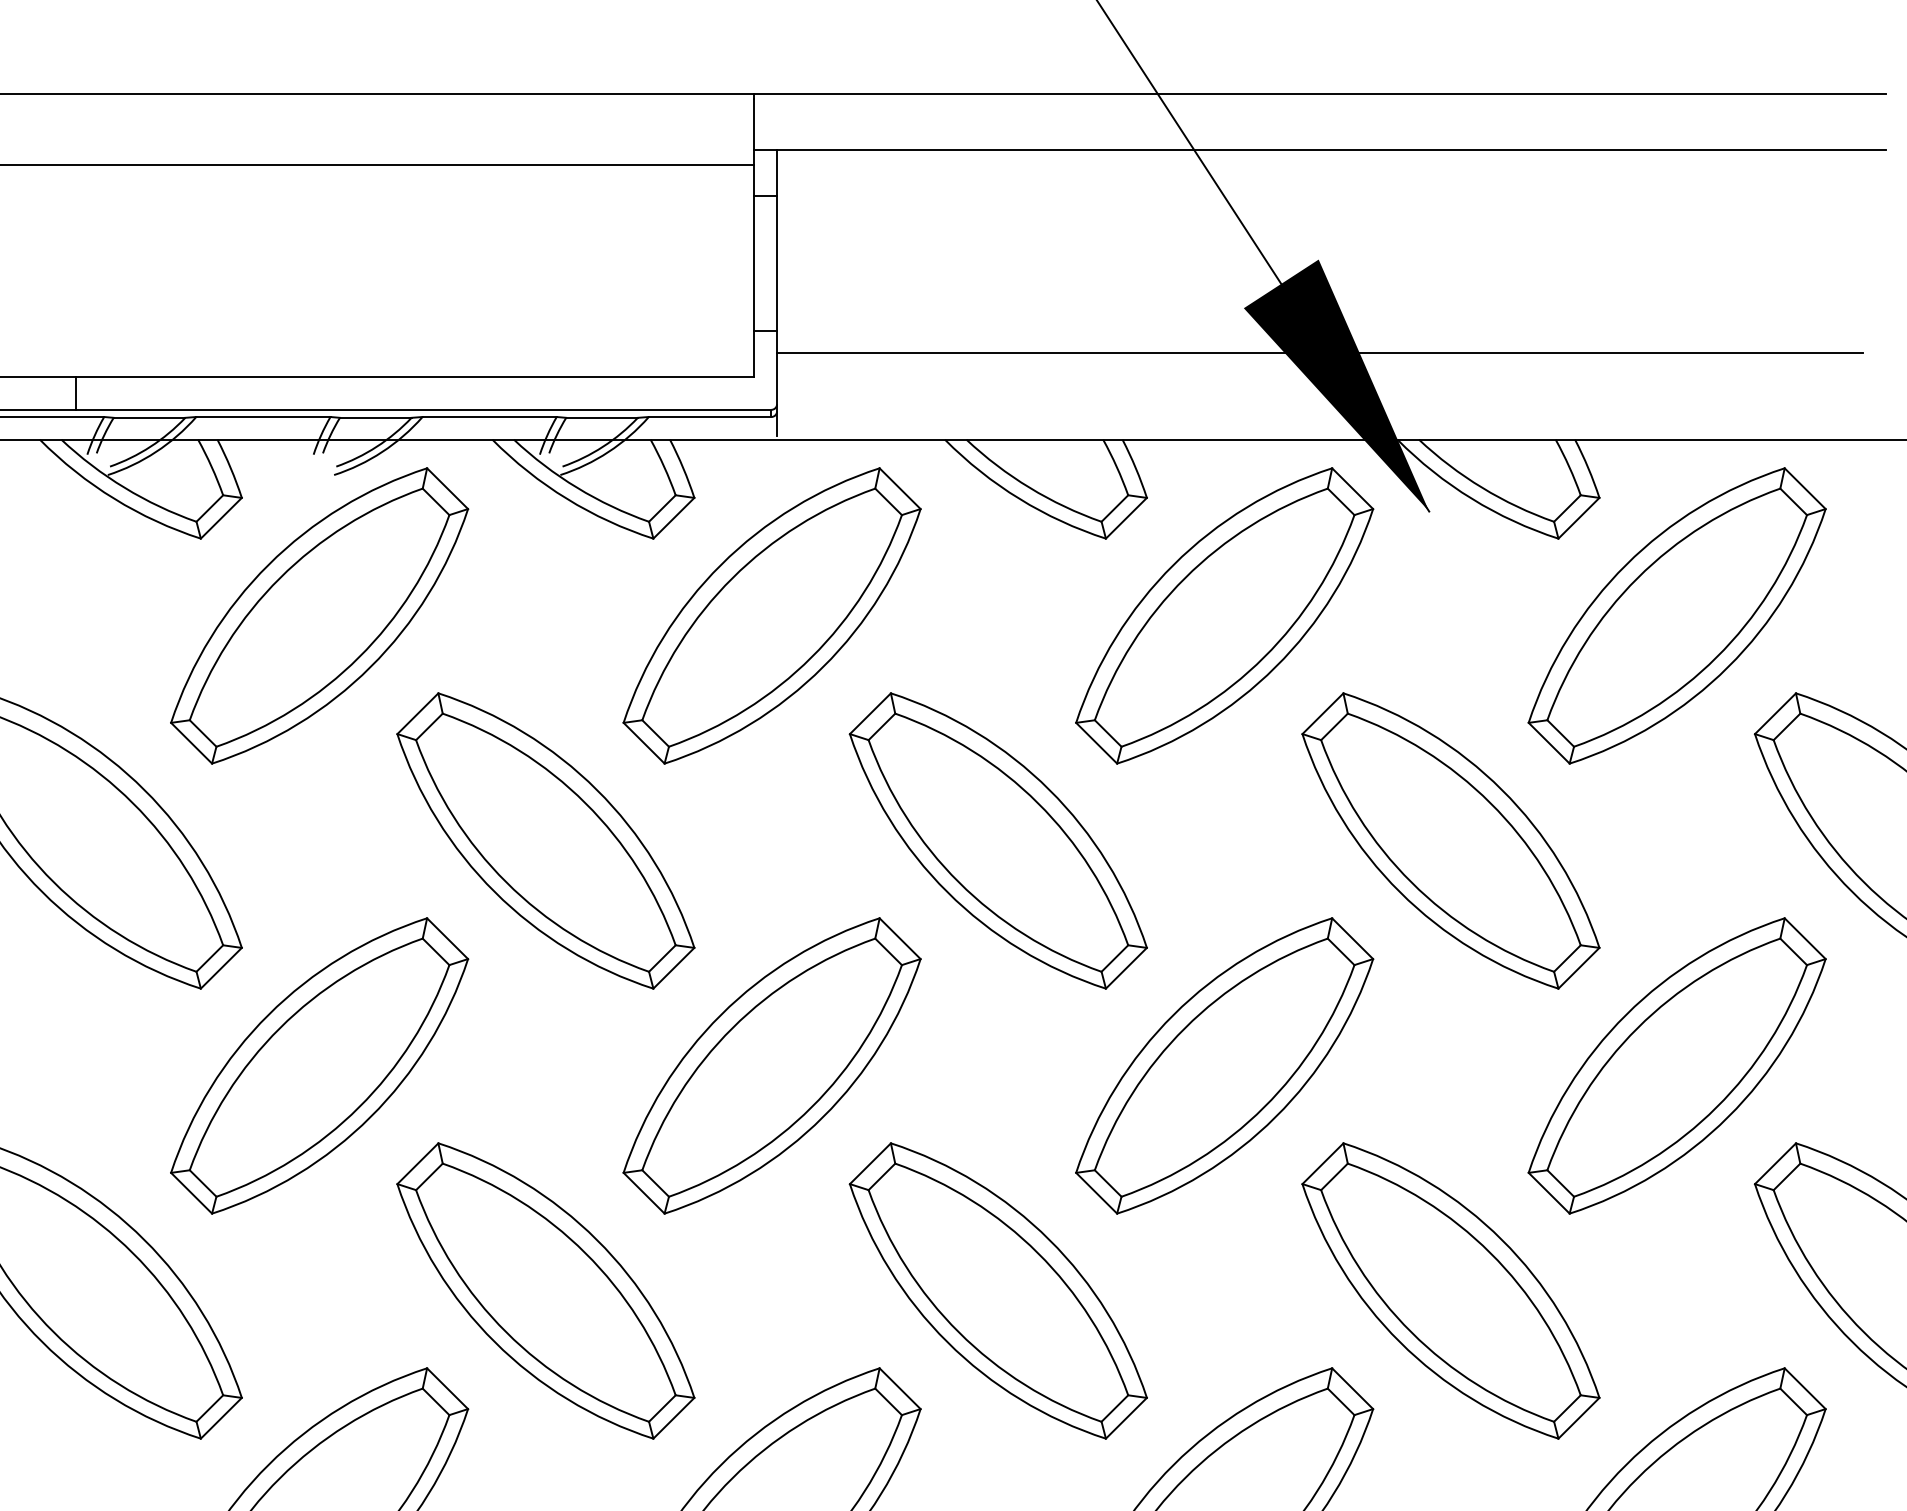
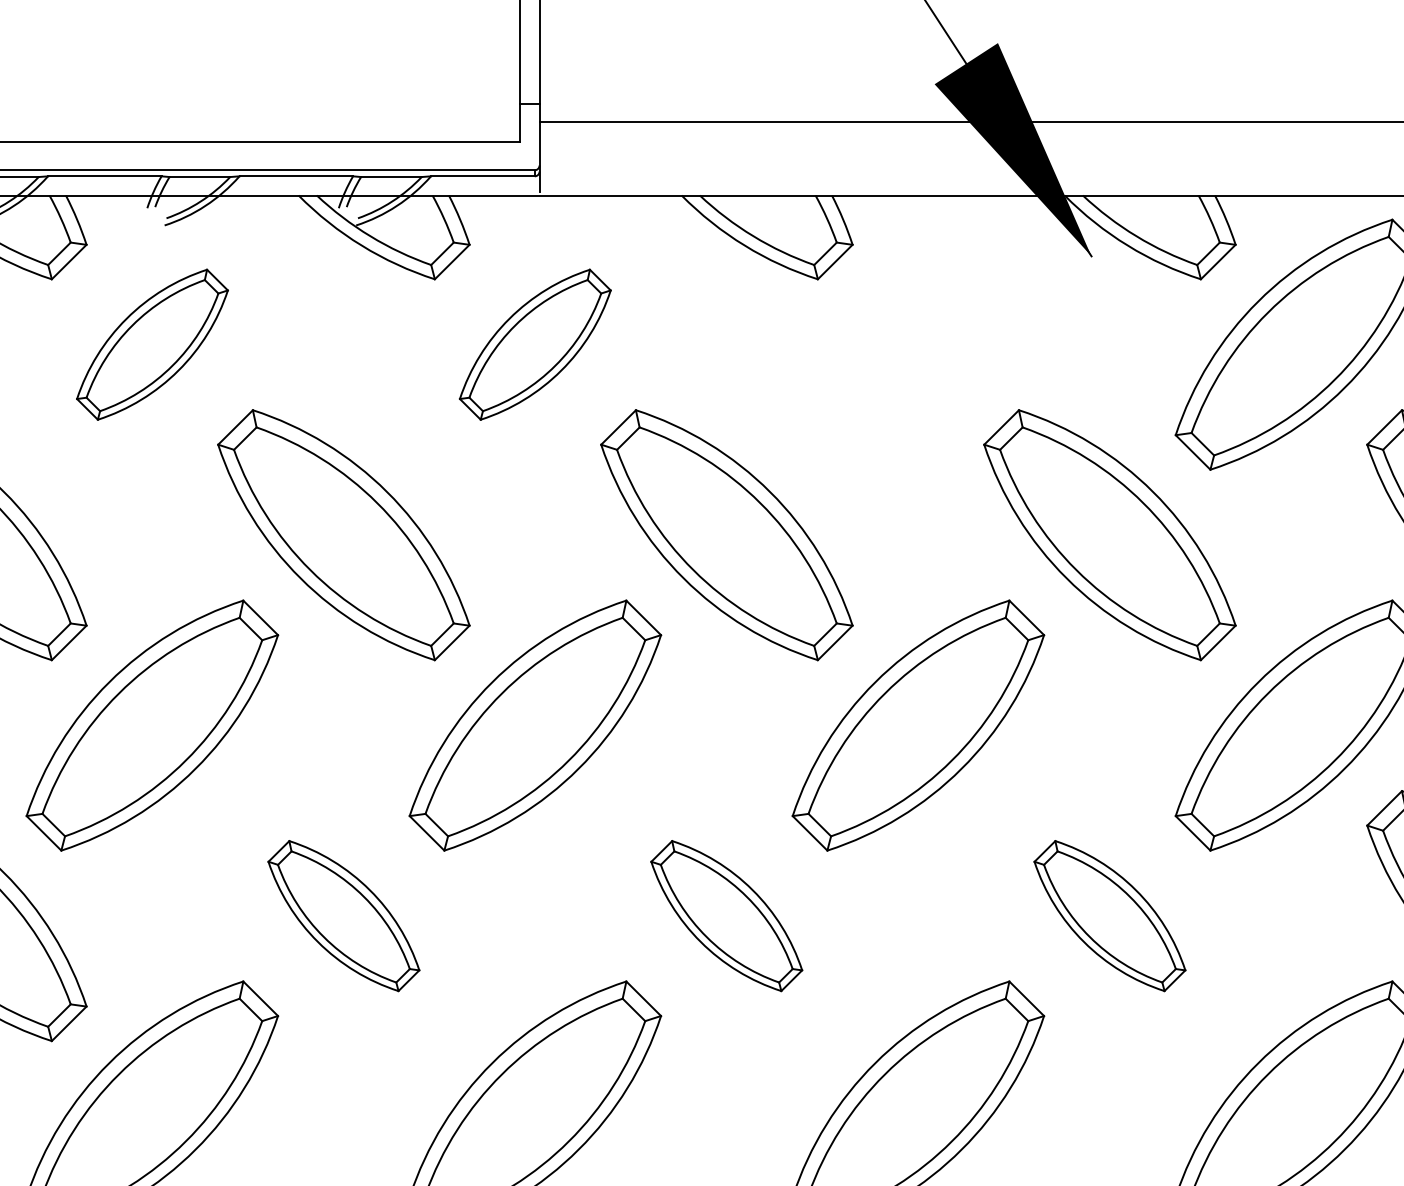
part: (319, 615) -> (152, 344), size x0.6
part: (771, 615) -> (534, 344), size x0.6
part: (1224, 615) -> (918, 344), removed
part: (545, 1290) -> (343, 915), size x0.6
part: (997, 1290) -> (726, 915), size x0.6
part: (1450, 1290) -> (1109, 915), size x0.6

